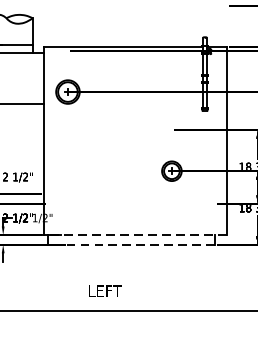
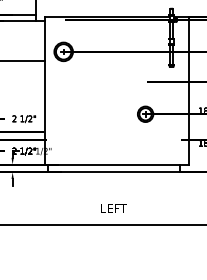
line: (136, 234) -> (117, 164), dashed -> solid
line: (131, 245) -> (113, 172), dashed -> solid
text: (104, 290) -> (113, 208), moved

